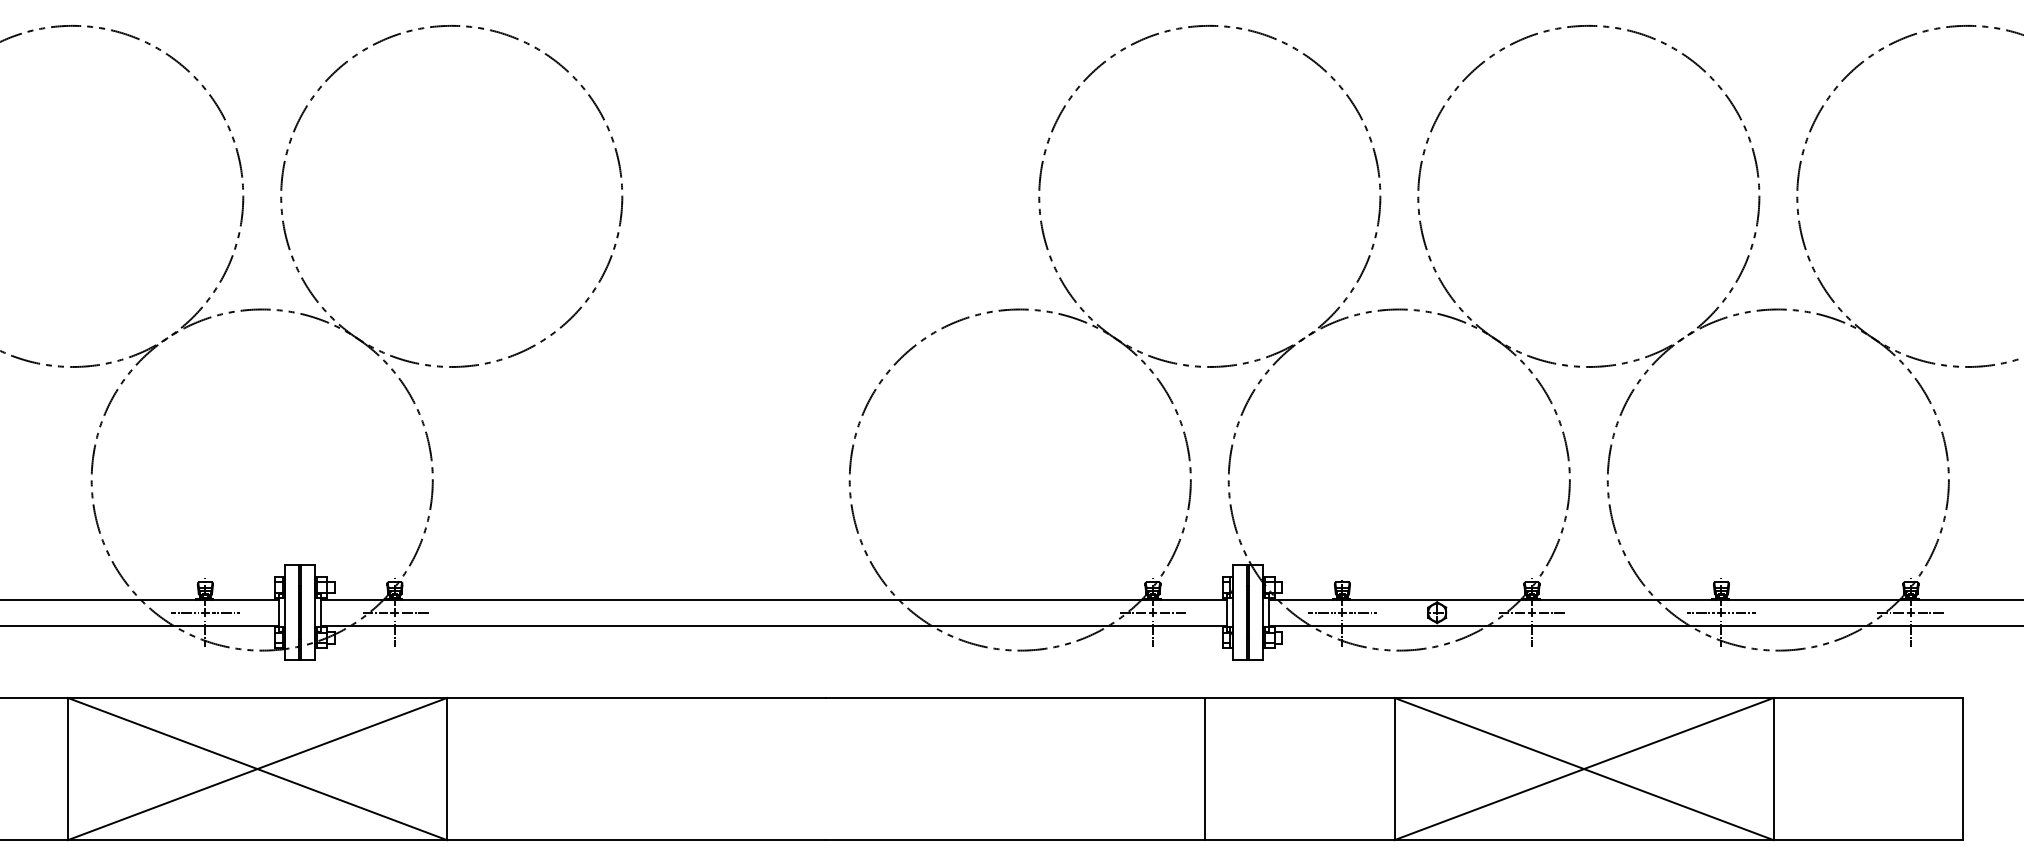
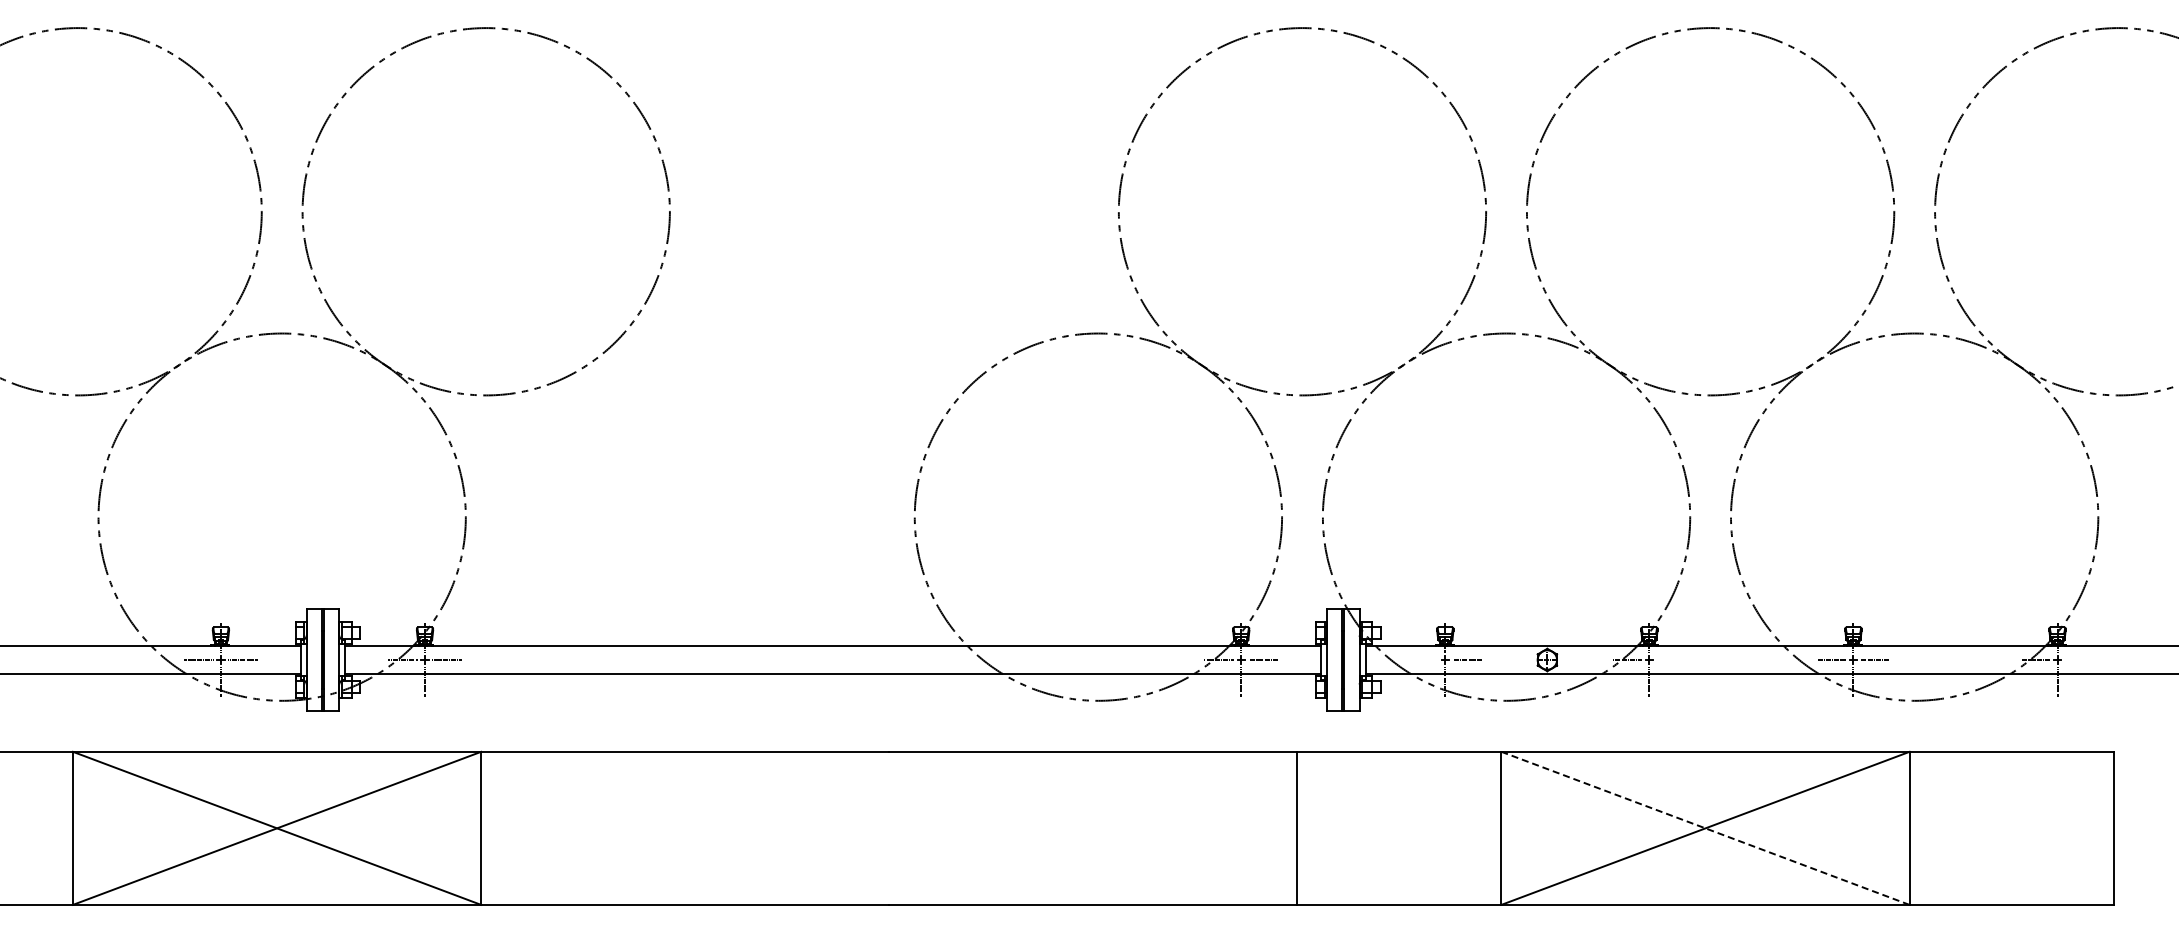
line: (1321, 613) -> (1422, 660), removed
line: (1552, 613) -> (1671, 660), removed
line: (1931, 613) -> (2079, 660), removed
line: (1584, 769) -> (1705, 828), solid -> dashed

